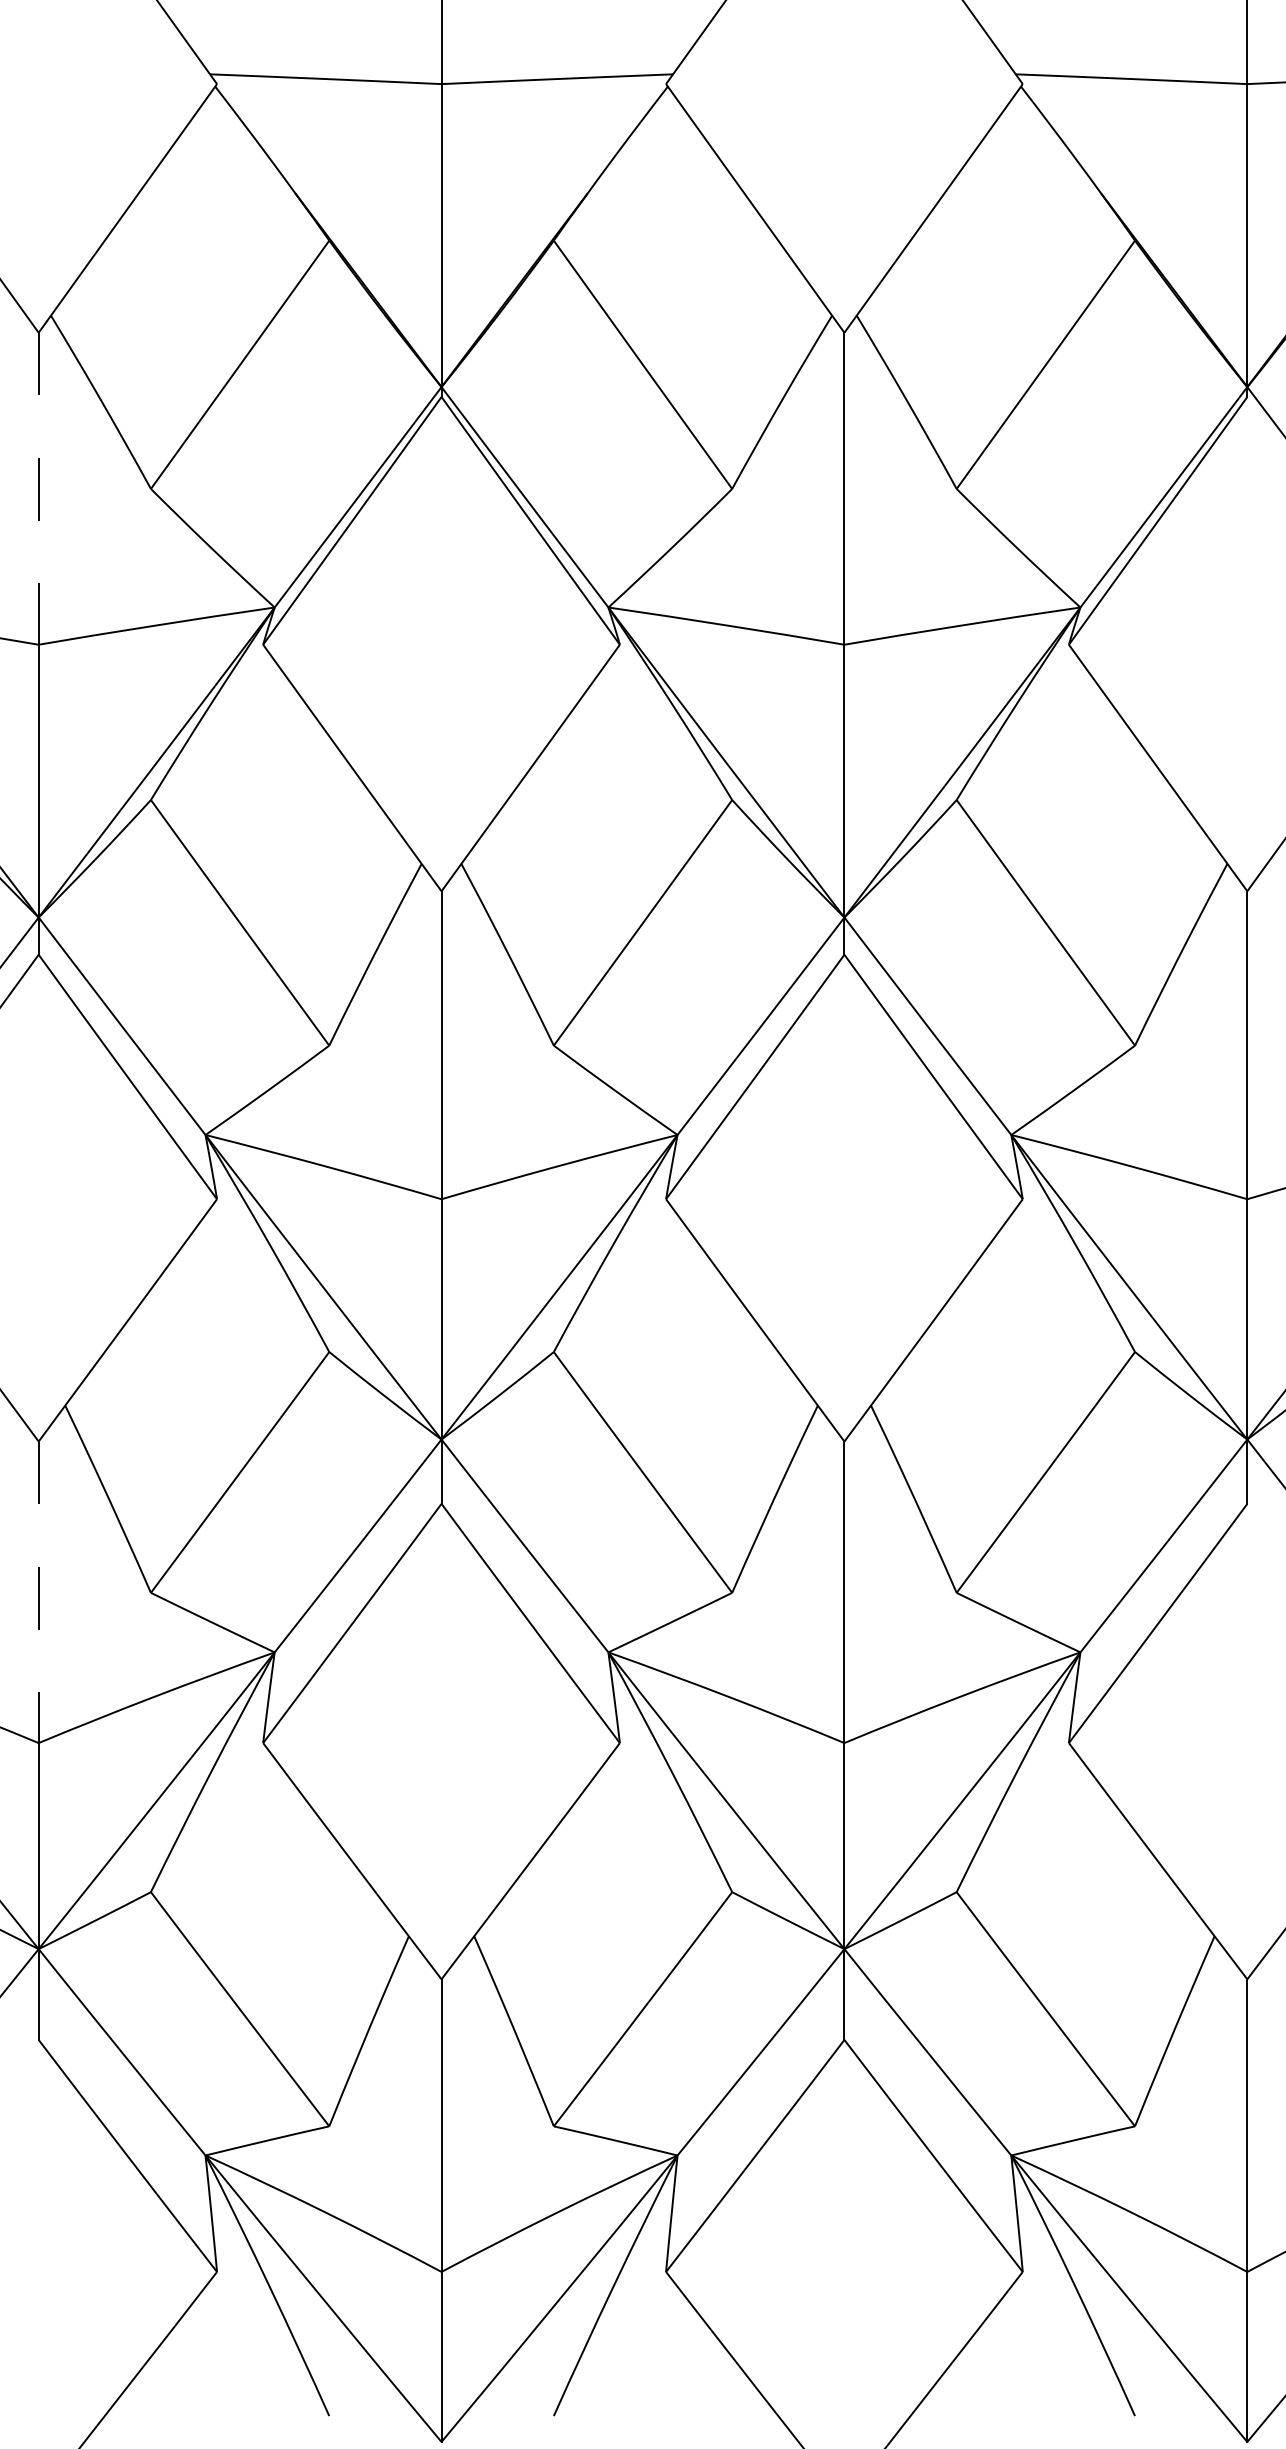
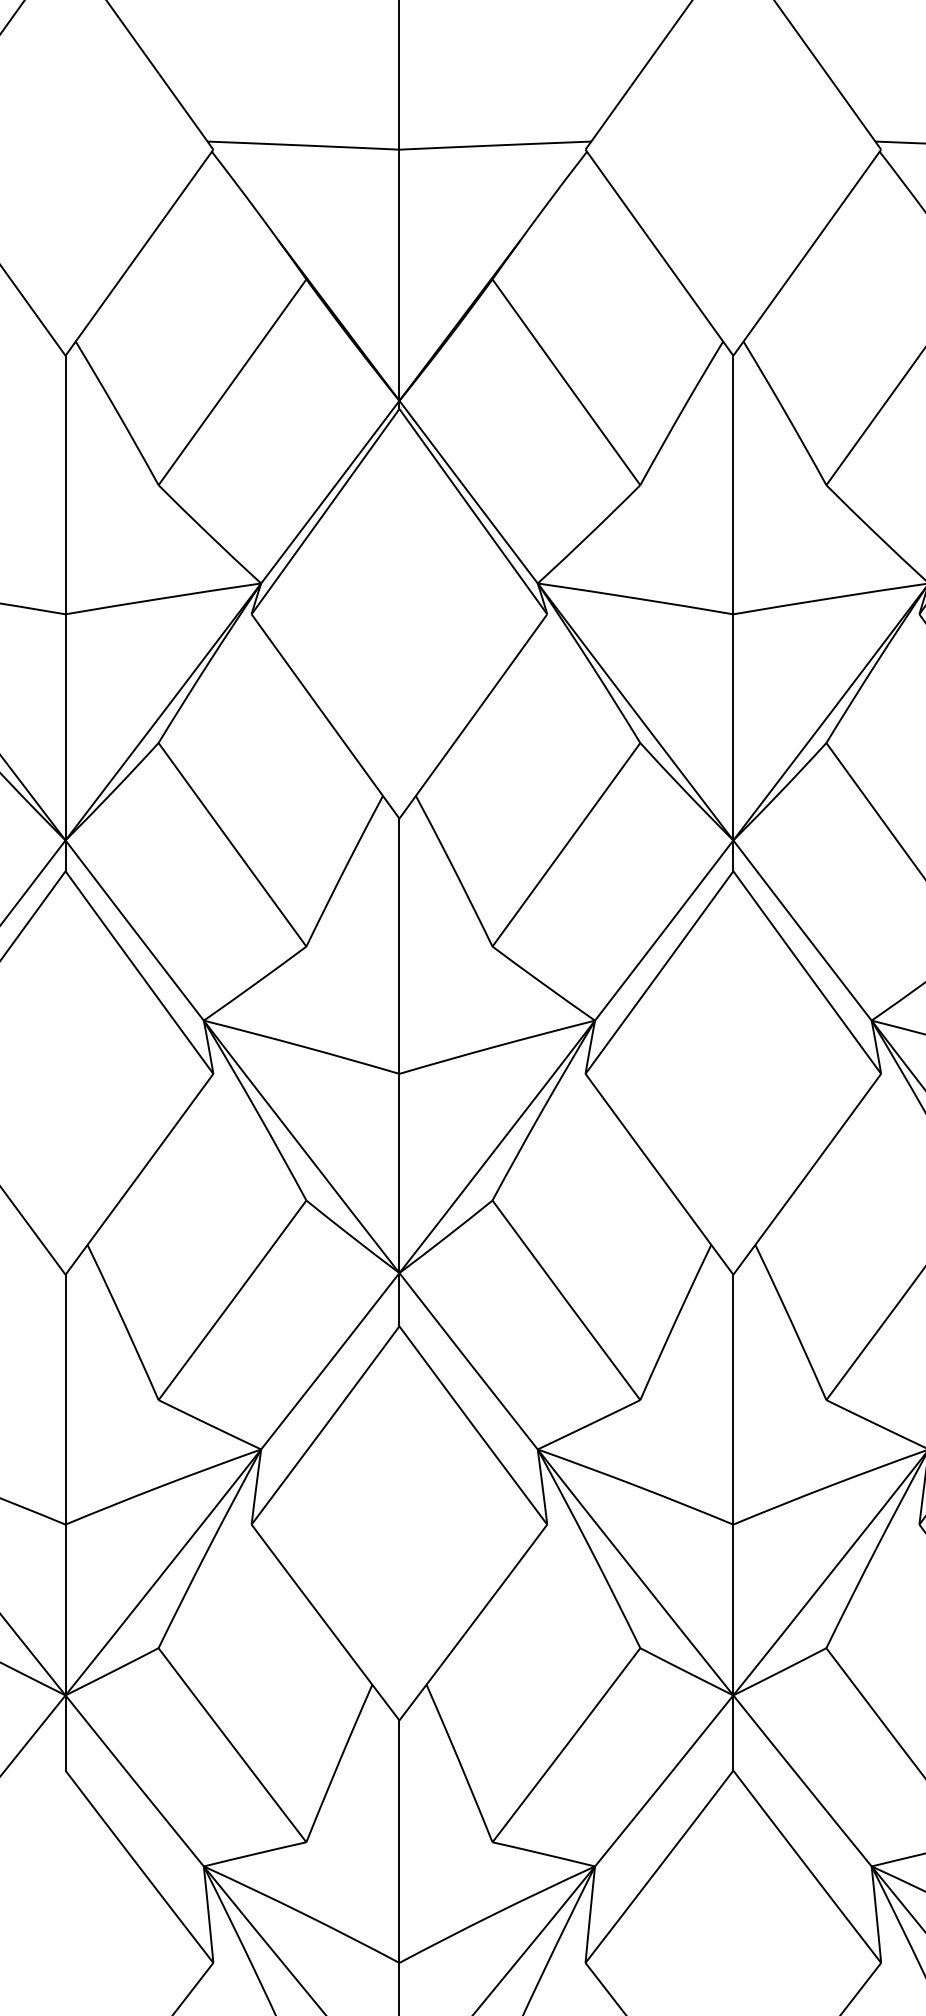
line: (38, 488) -> (65, 484), dashed -> solid
line: (38, 1592) -> (65, 1399), dashed -> solid

